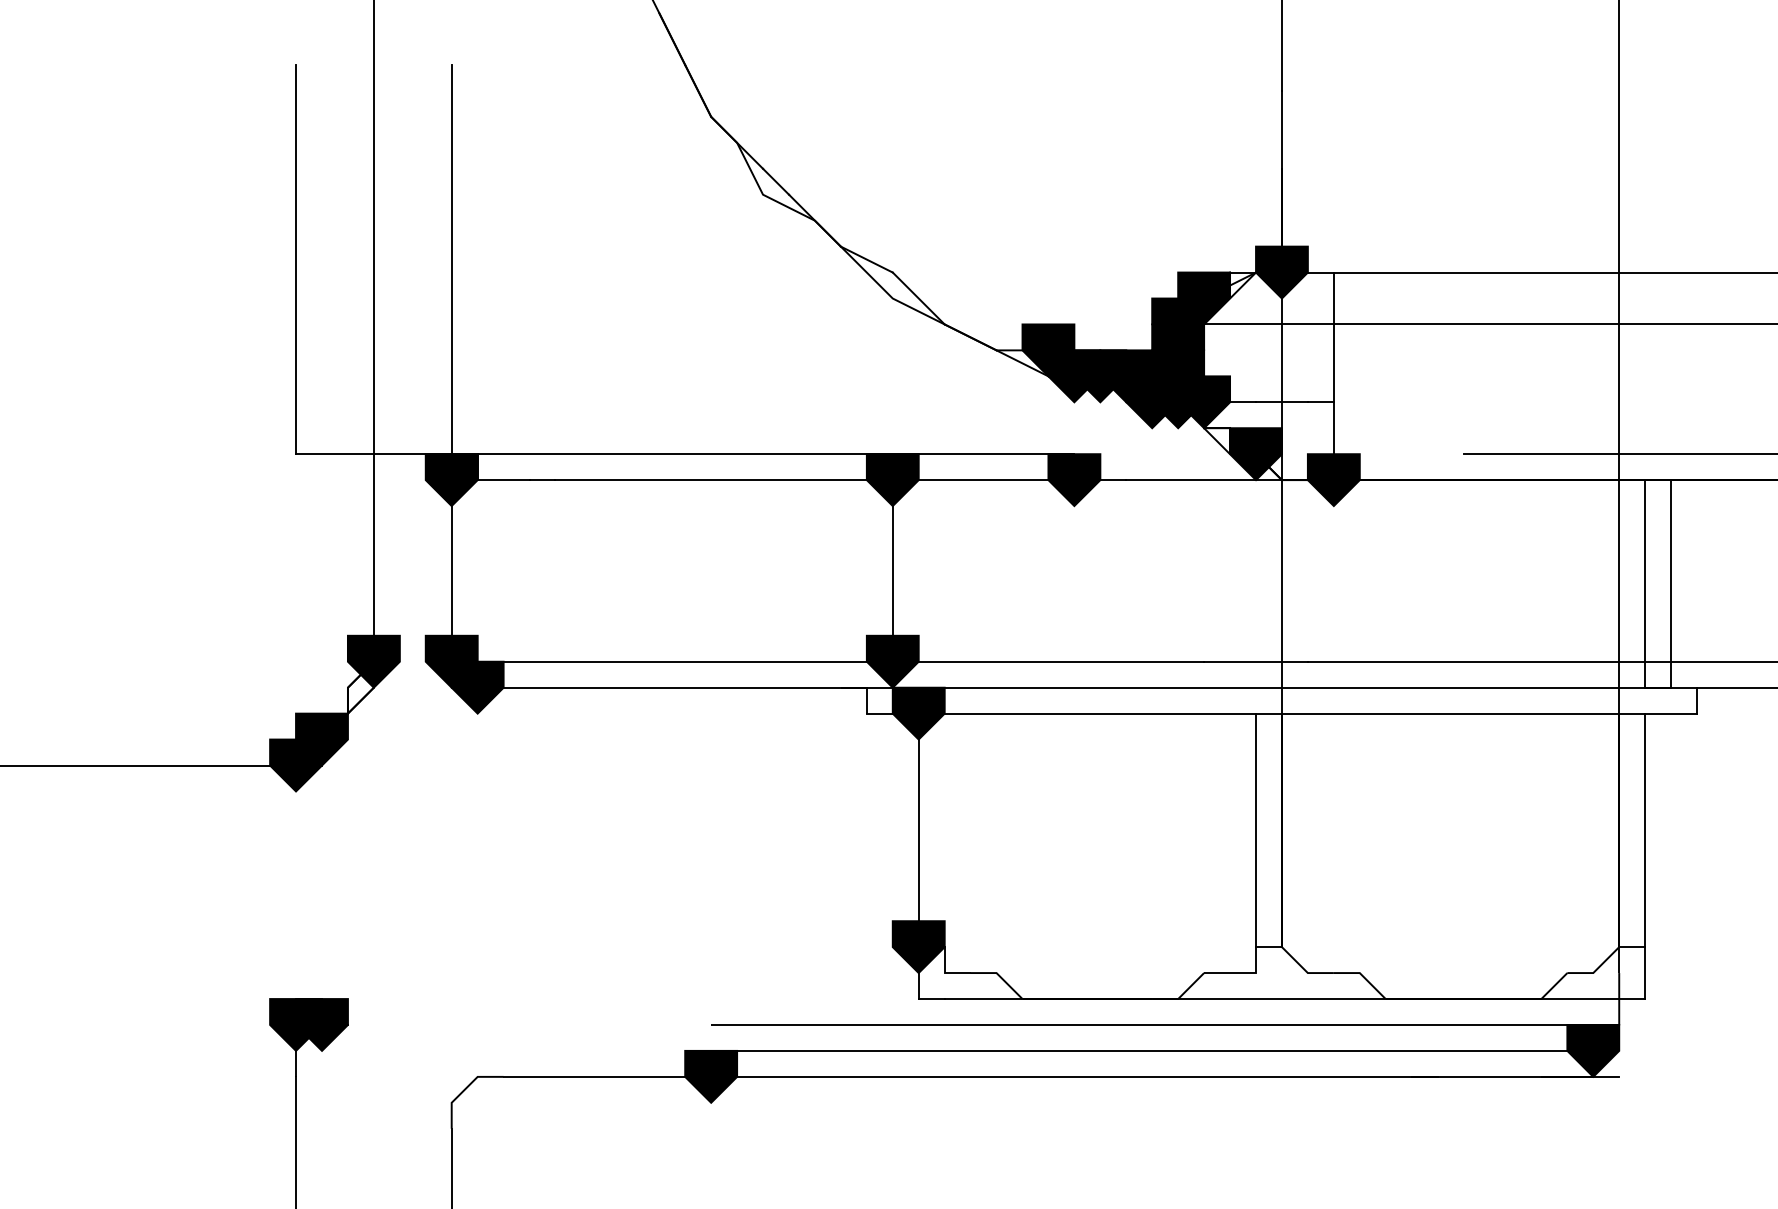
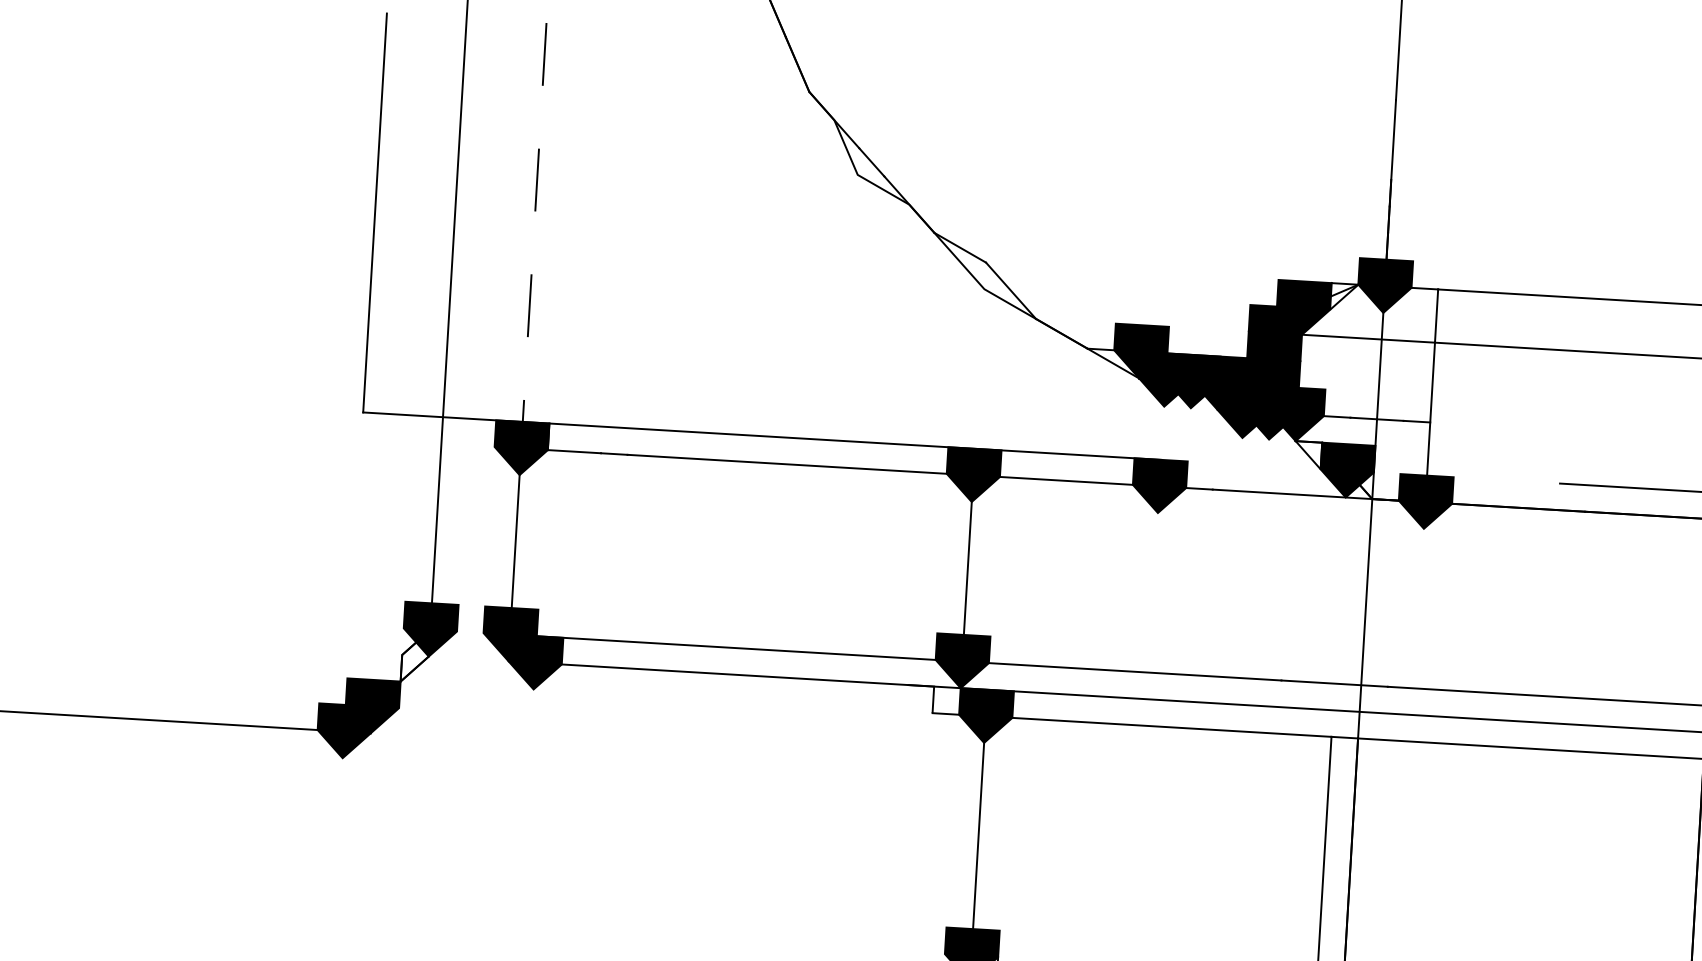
line: (451, 259) -> (534, 222), solid -> dashed

